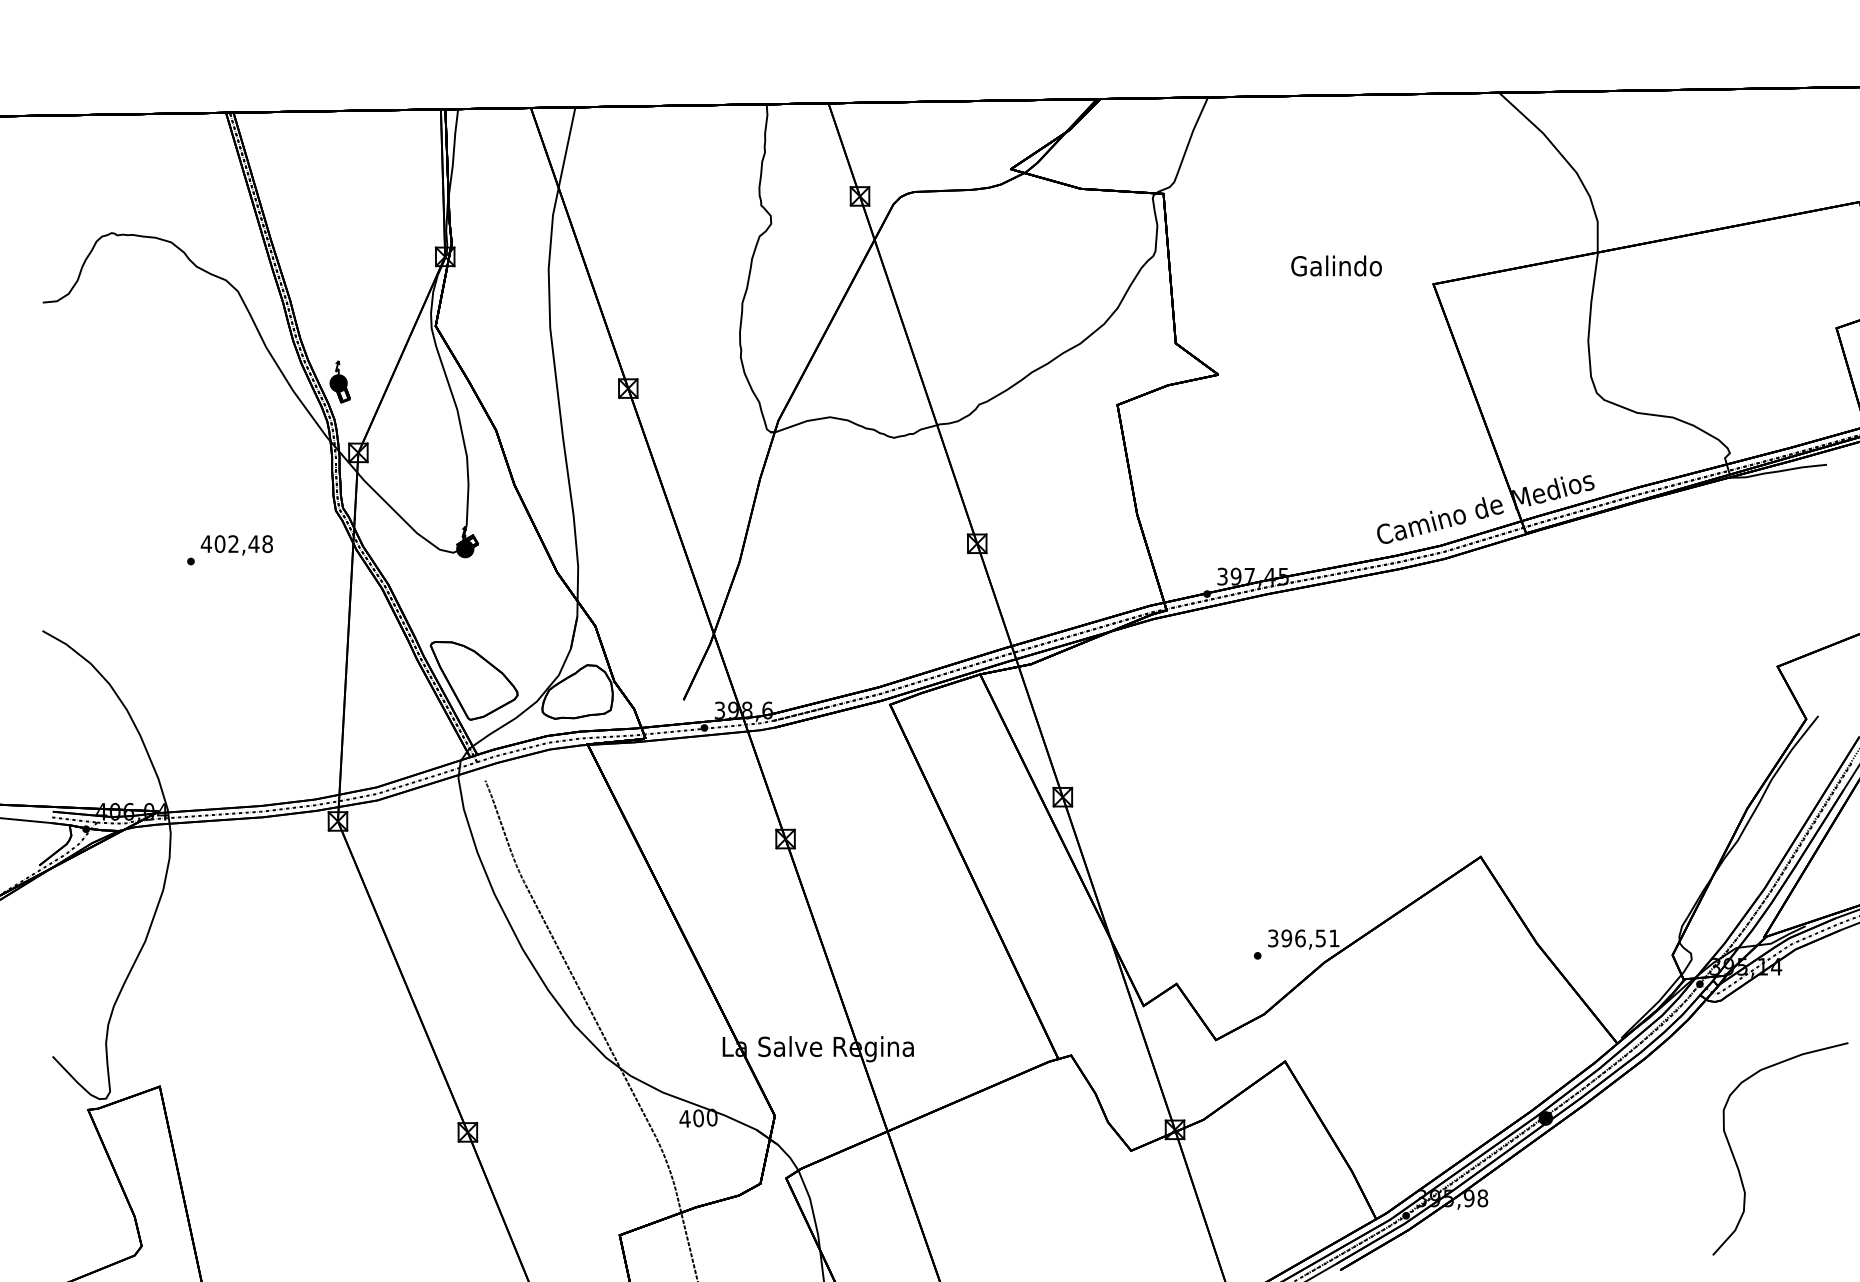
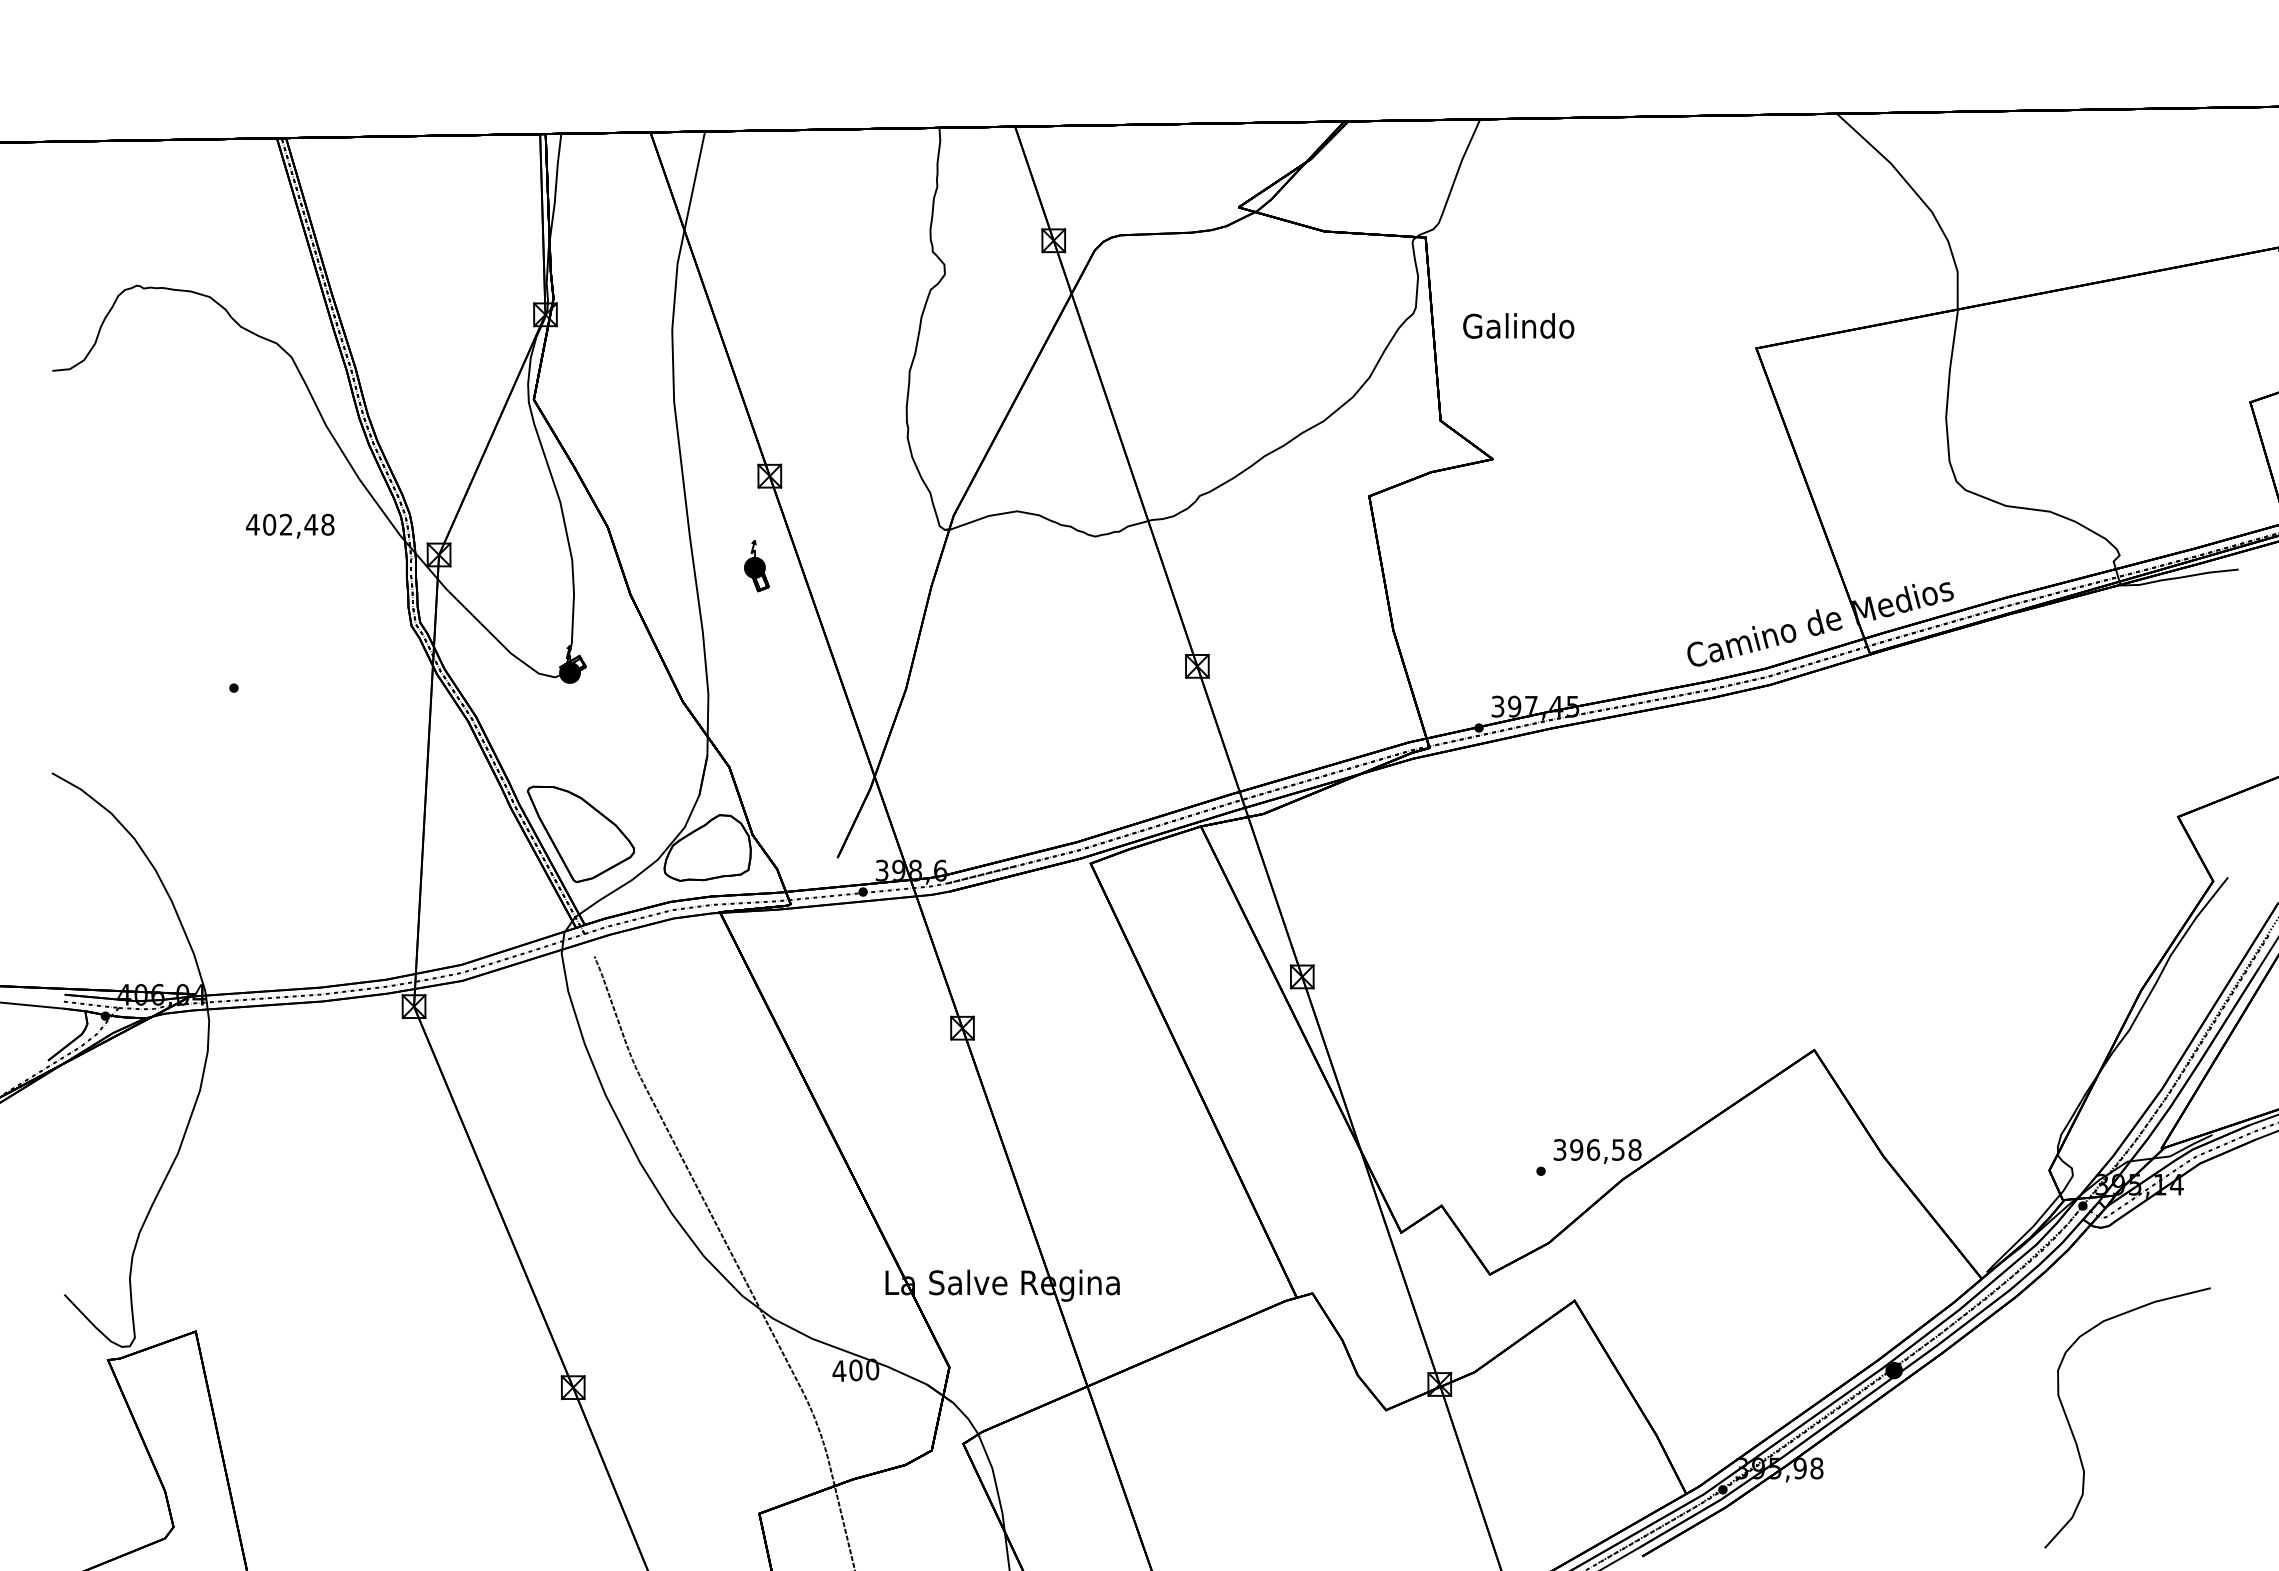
text: (1336, 265) -> (1518, 325), moved
part: (339, 382) -> (756, 566), moved
text: (237, 544) -> (290, 525), moved
text: (1333, 938) -> (1634, 1149), 396,51 -> 396,58
curve: (1738, 1167) -> (2076, 1440), moved

